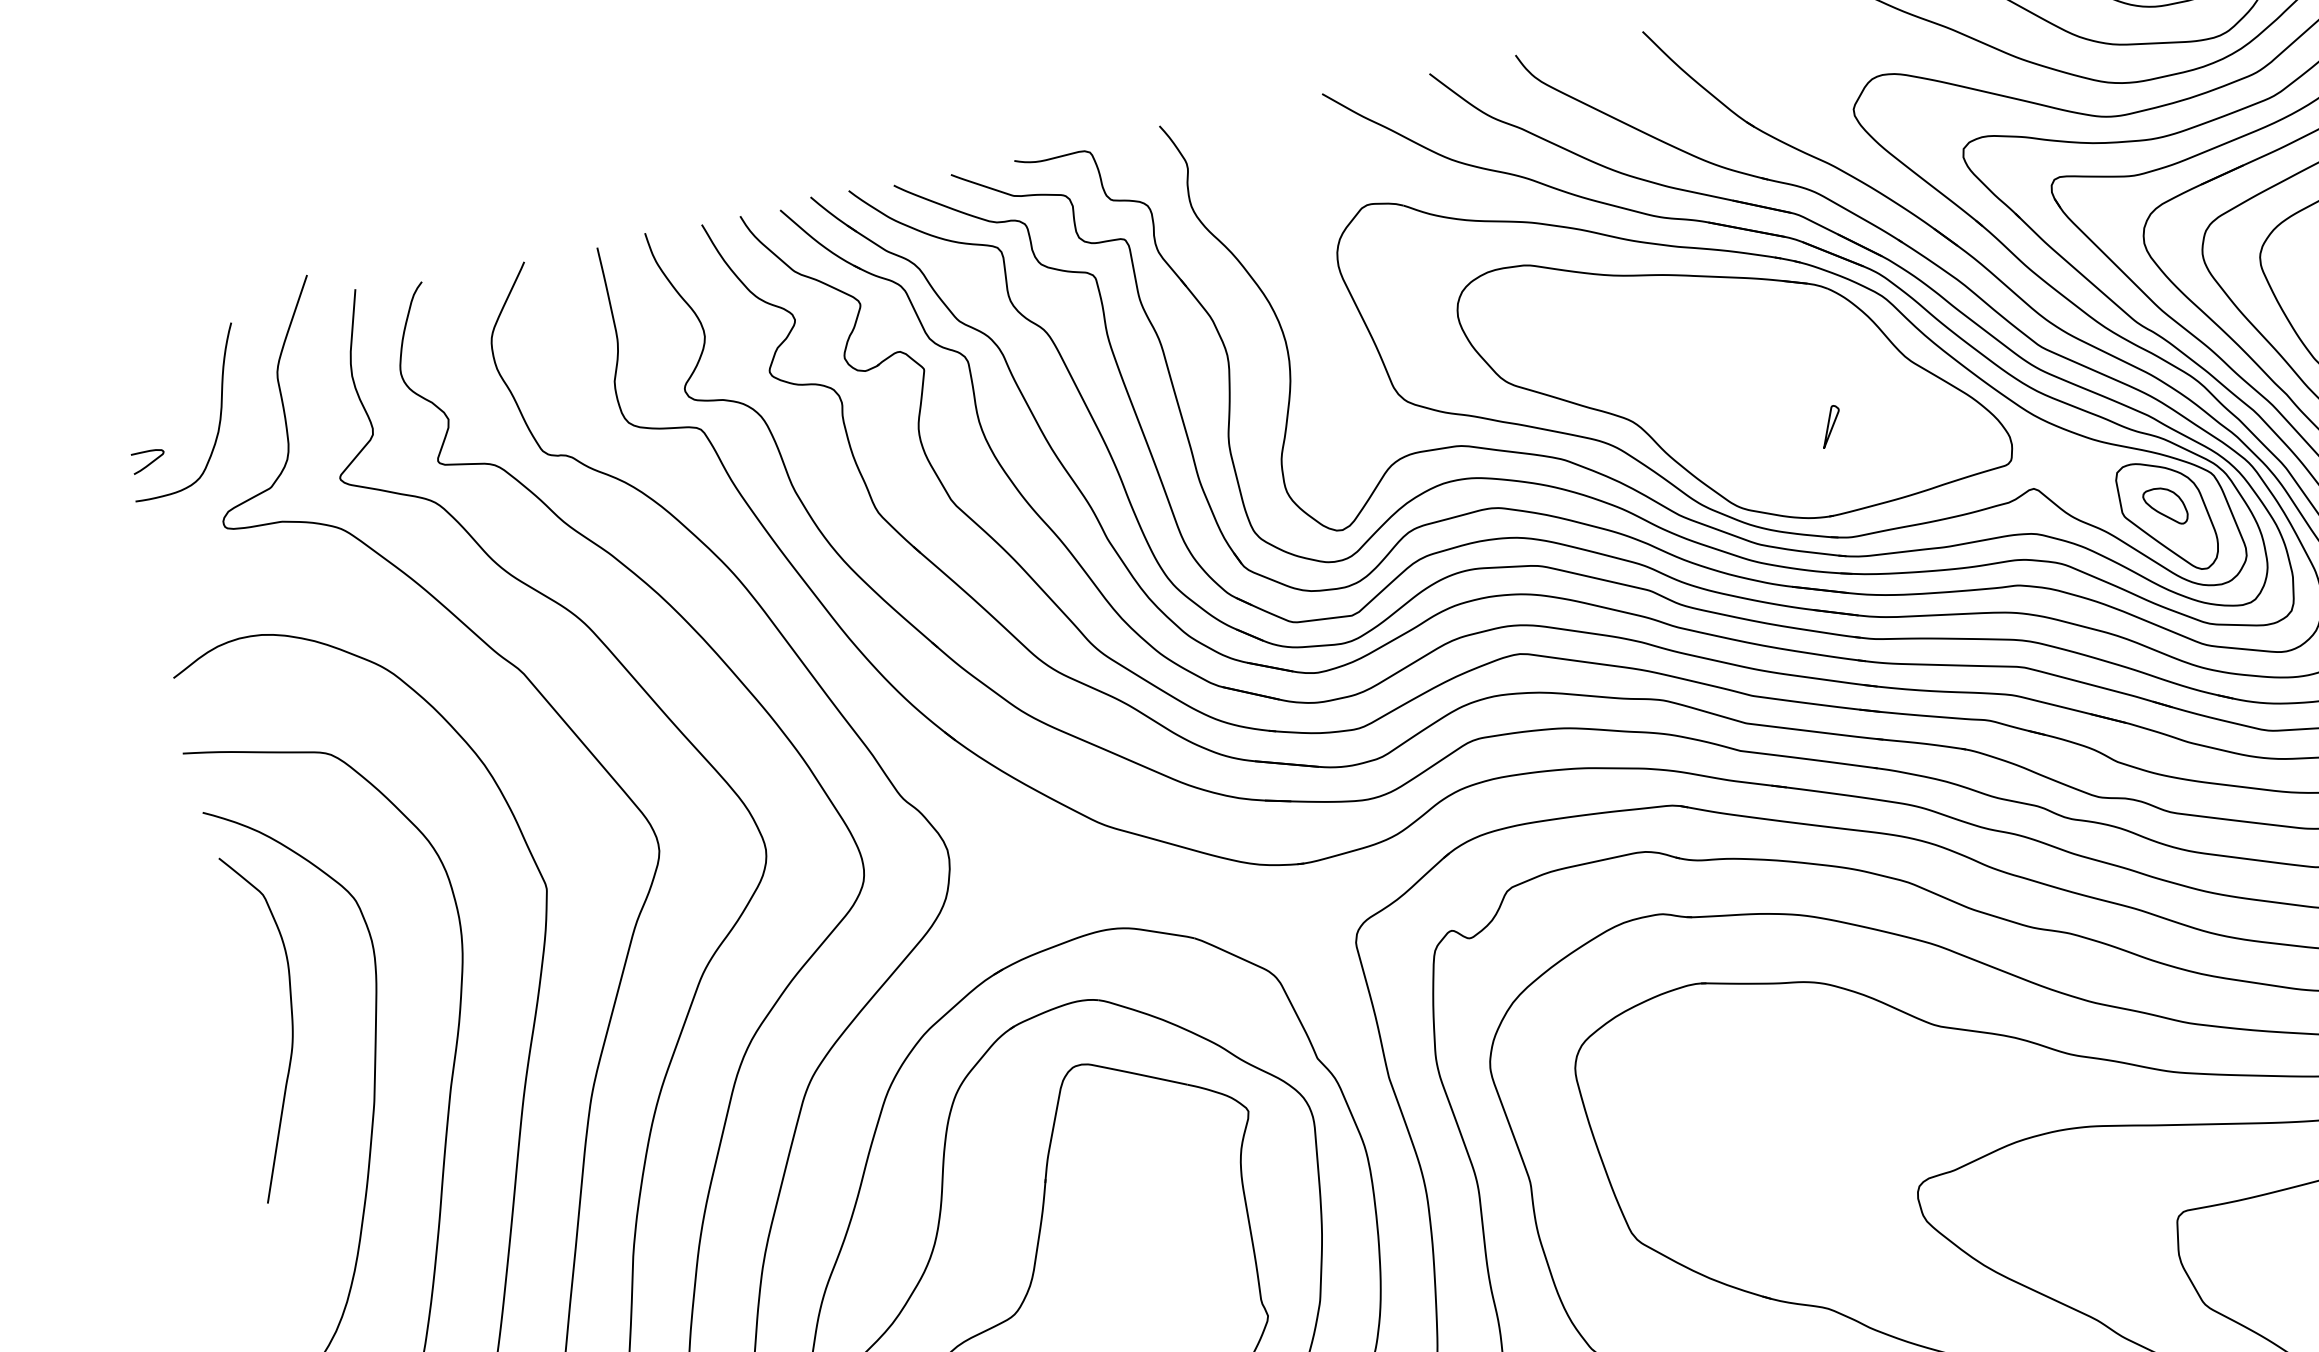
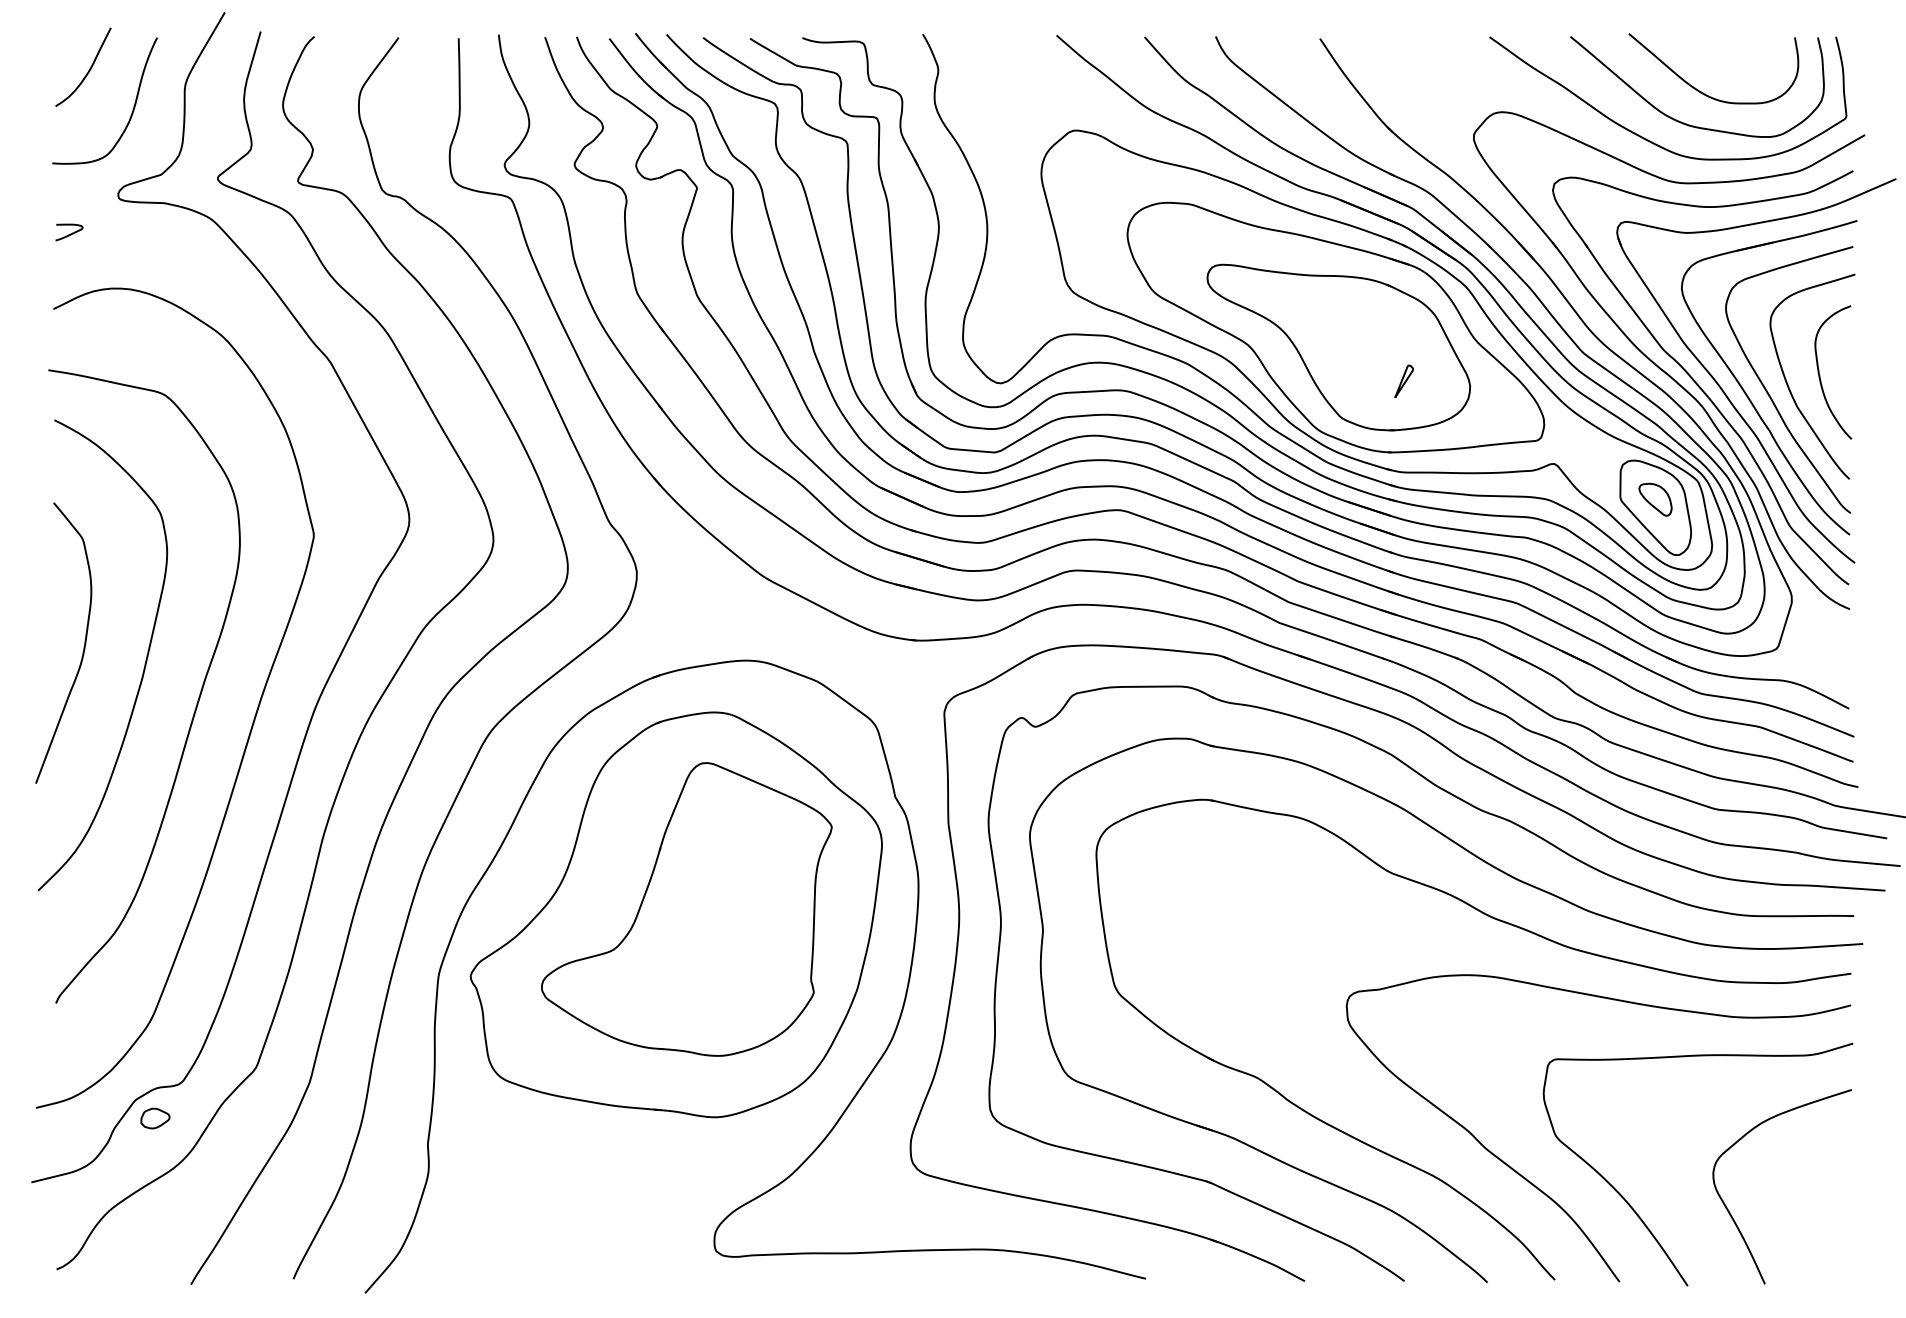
curve: (156, 377) -> (89, 68), added
part: (1742, 401) -> (1338, 347), added
curve: (150, 461) -> (70, 233), moved
curve: (291, 1025) -> (83, 646), moved

